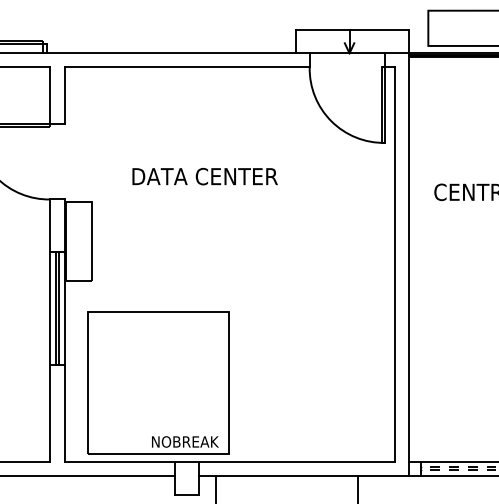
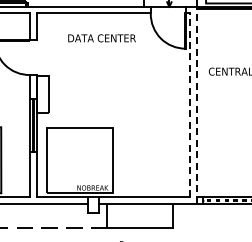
text: (203, 176) -> (101, 38), moved
line: (407, 262) -> (196, 104), solid -> dashed
line: (394, 264) -> (190, 105), solid -> dashed

